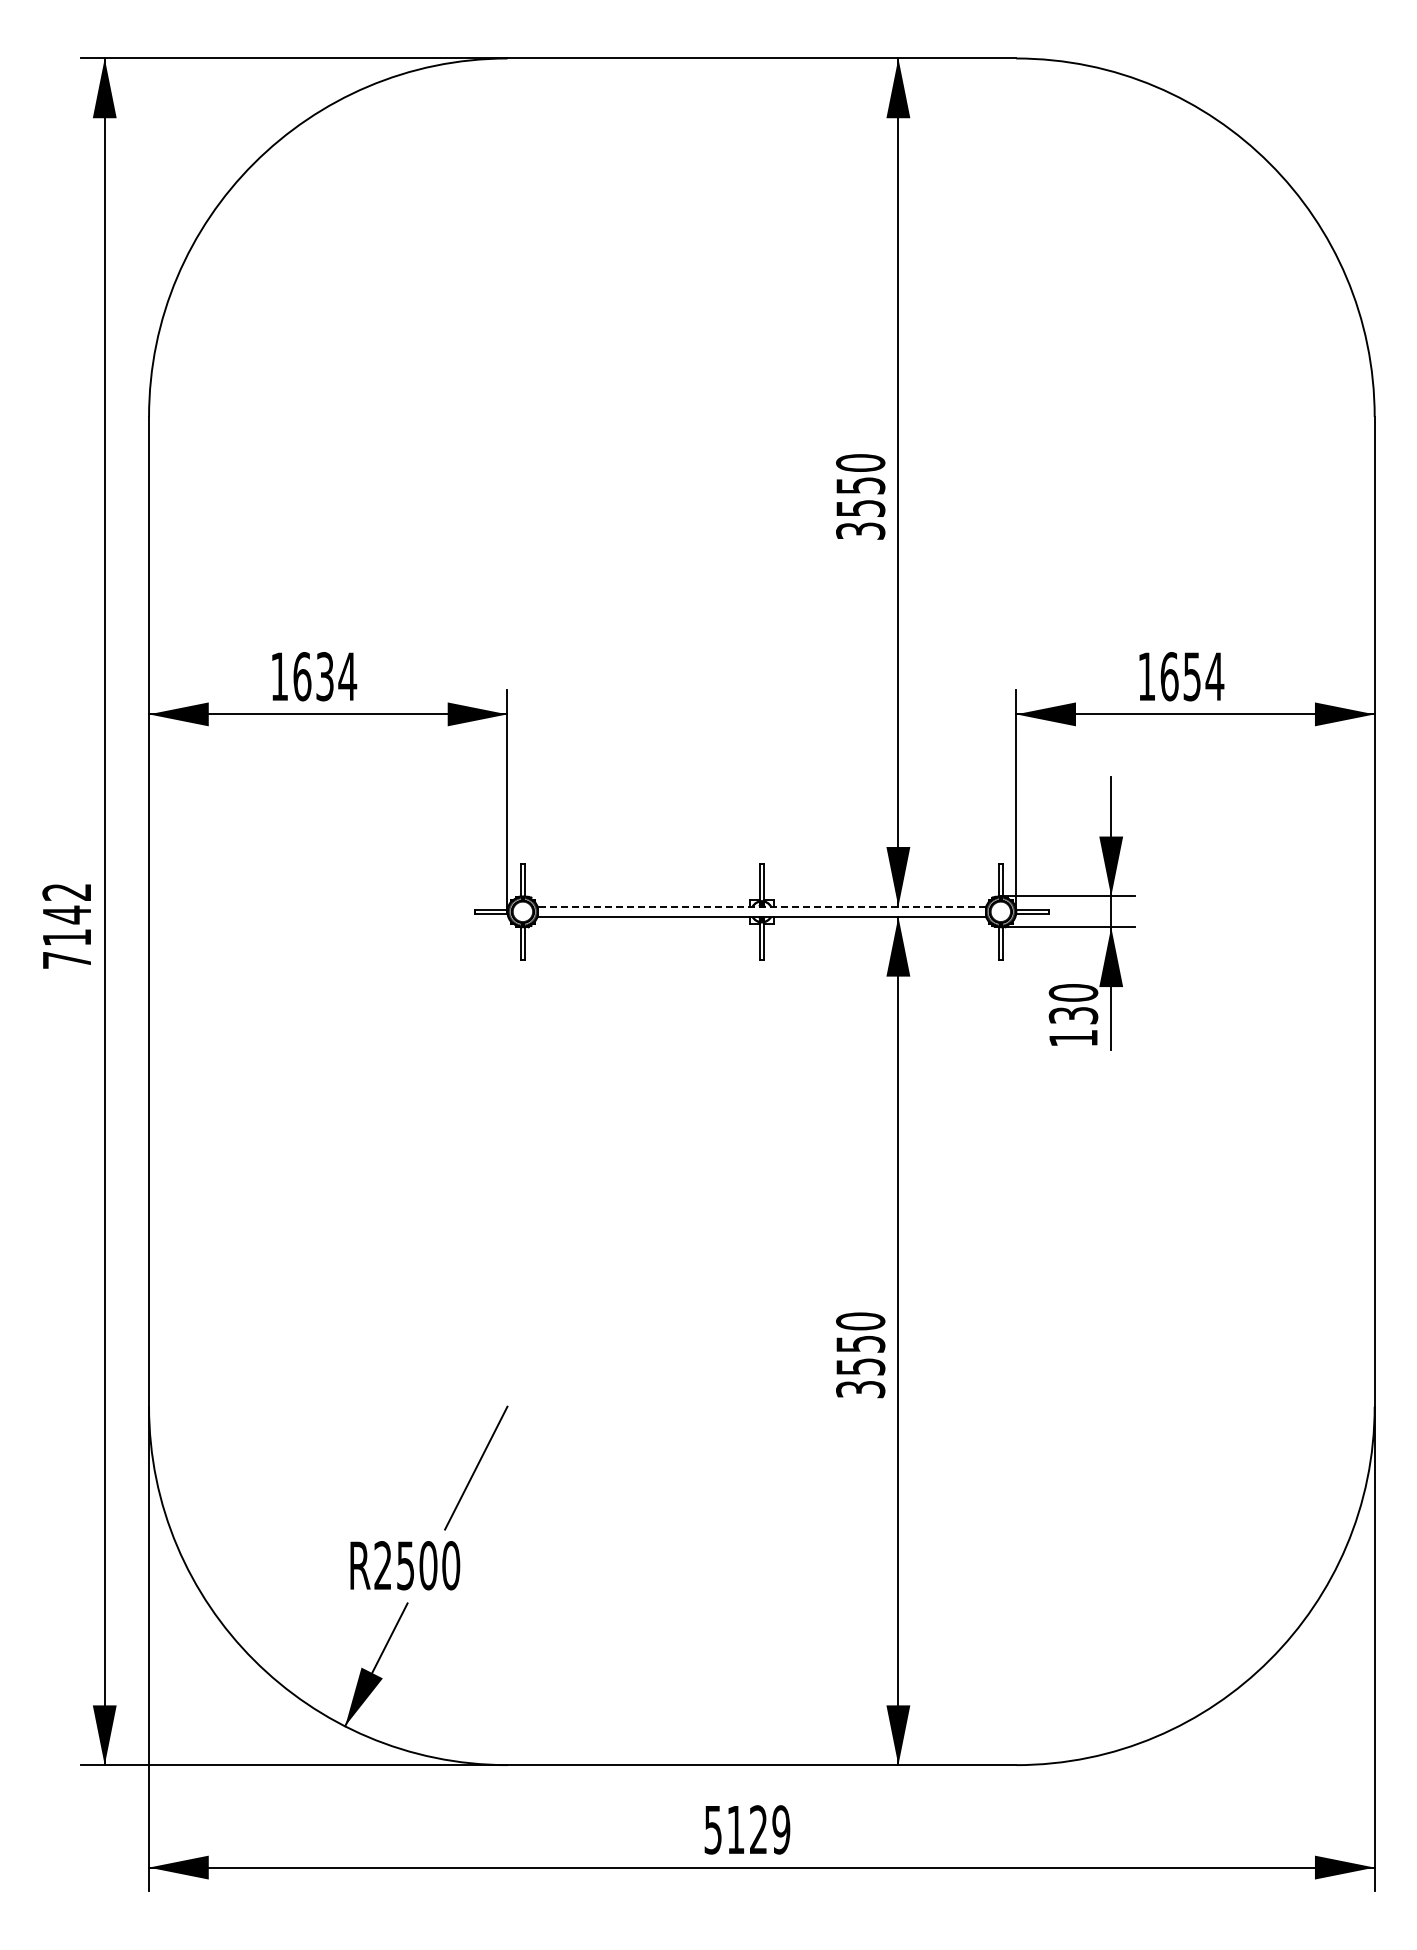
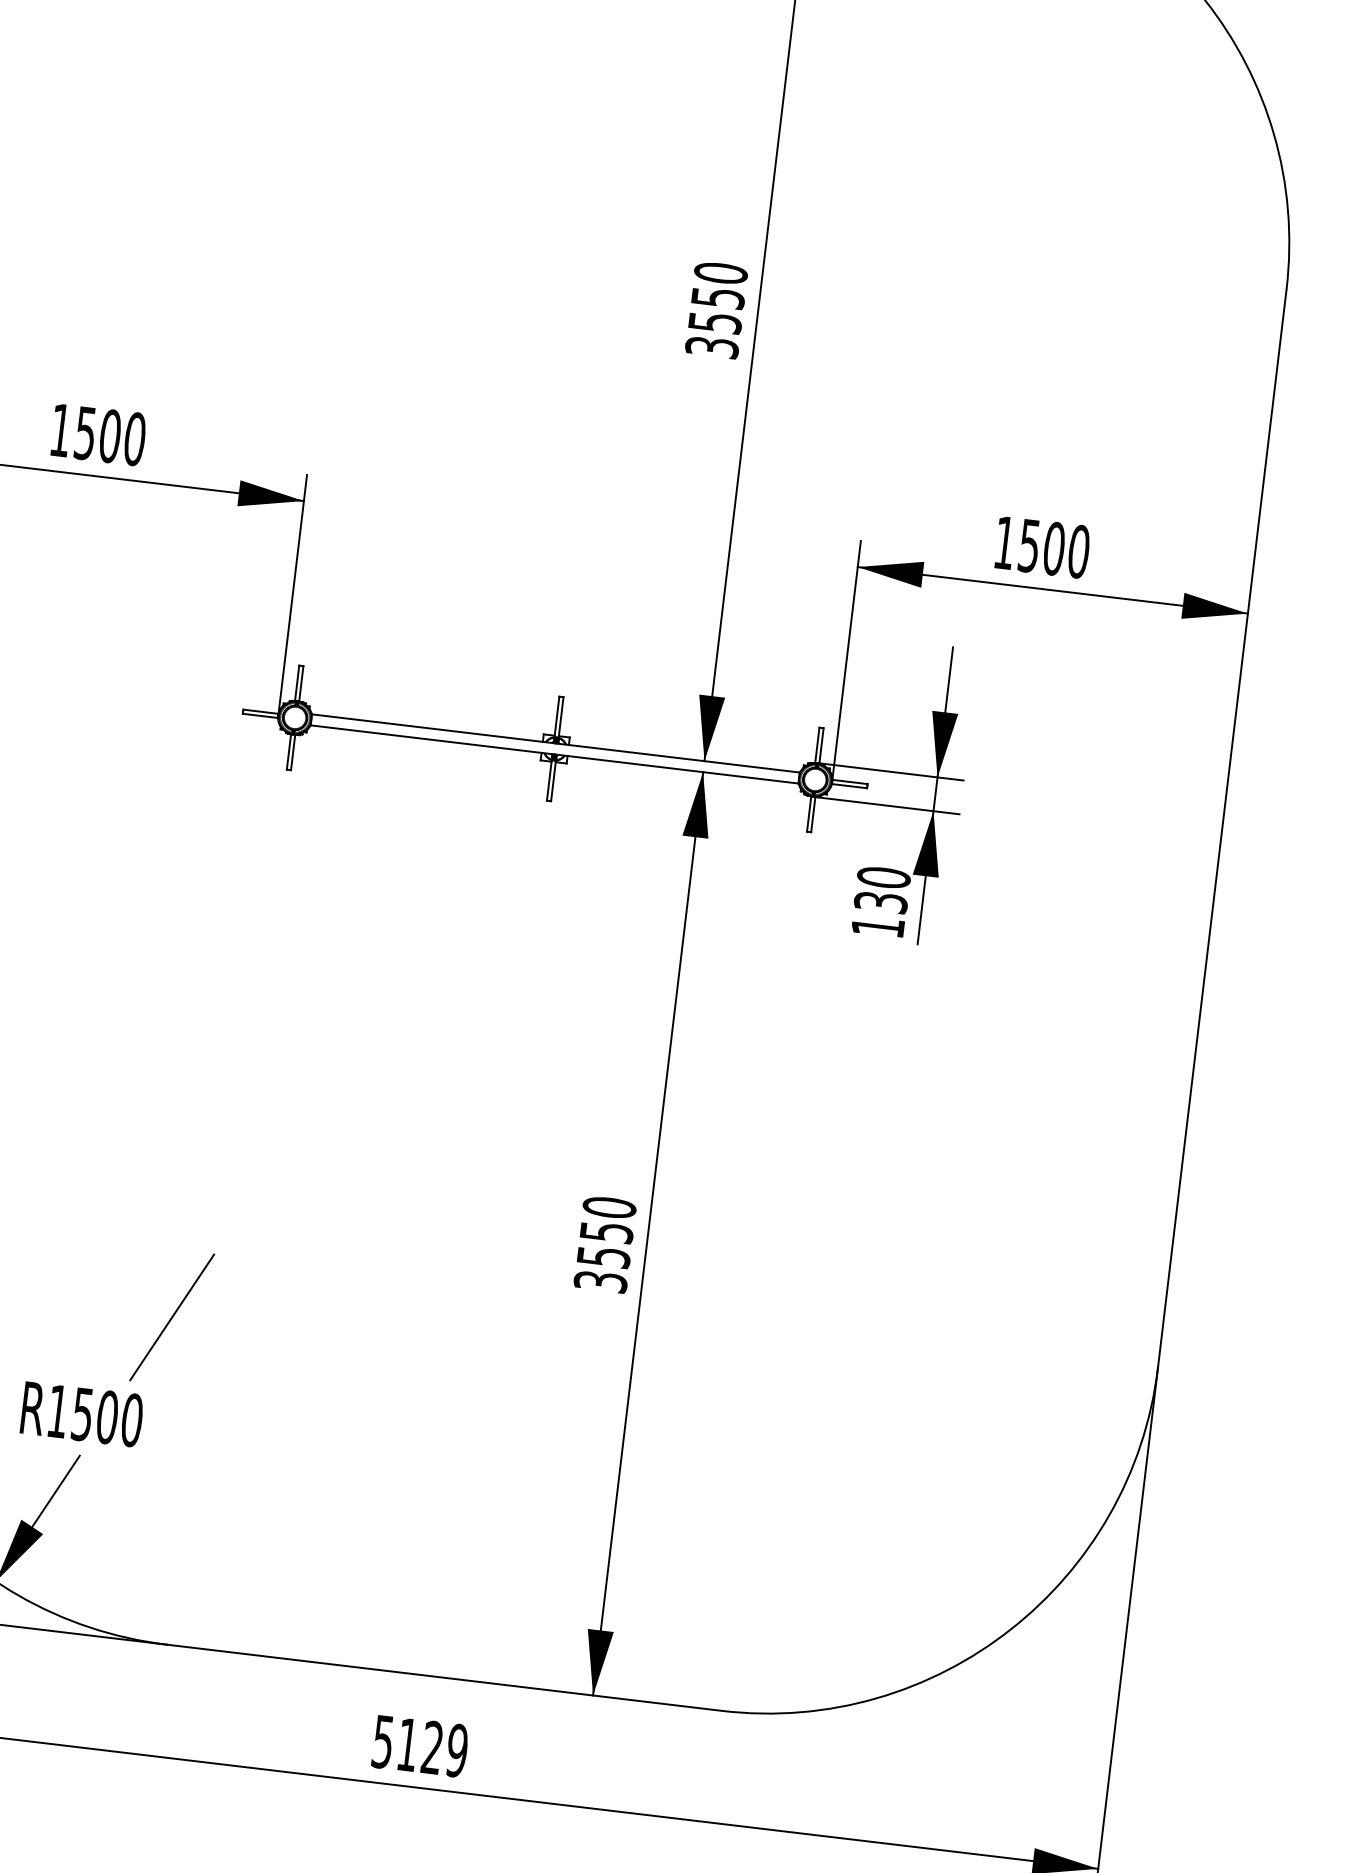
text: (325, 676) -> (110, 436), 1634 -> 1500
text: (1192, 676) -> (1054, 548), 1654 -> 1500
line: (761, 906) -> (555, 743), dashed -> solid
text: (382, 1565) -> (57, 1411), R2500 -> R1500

